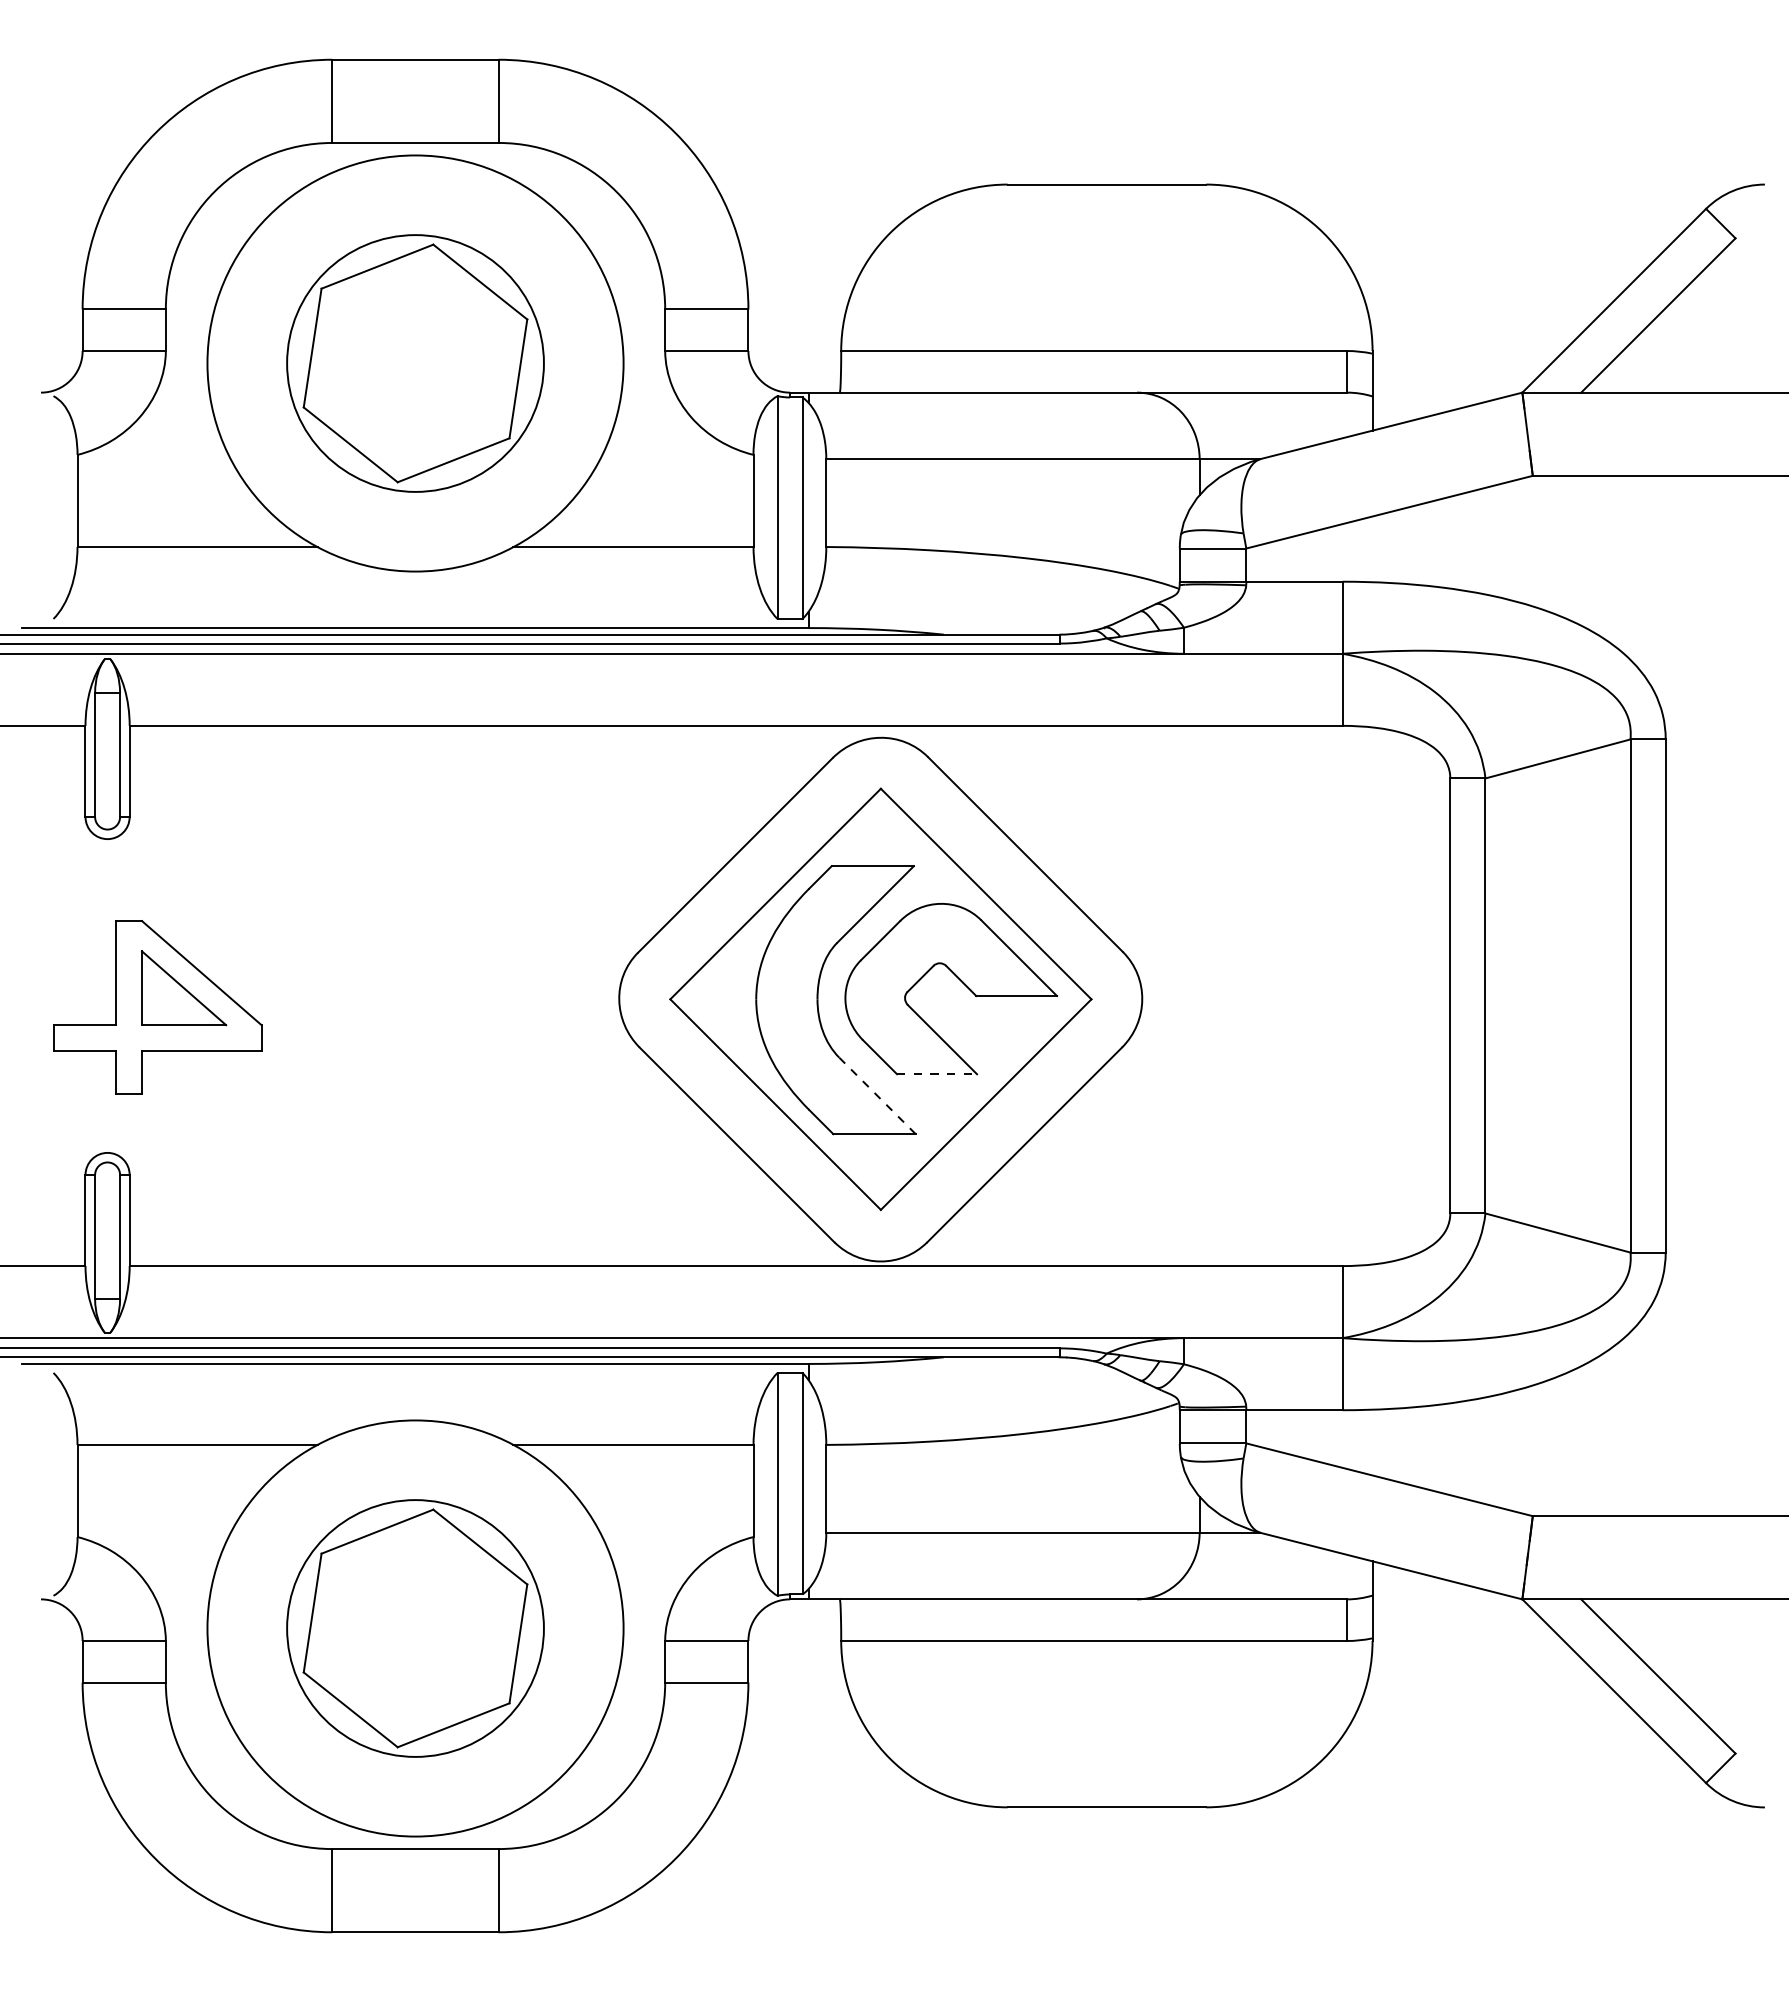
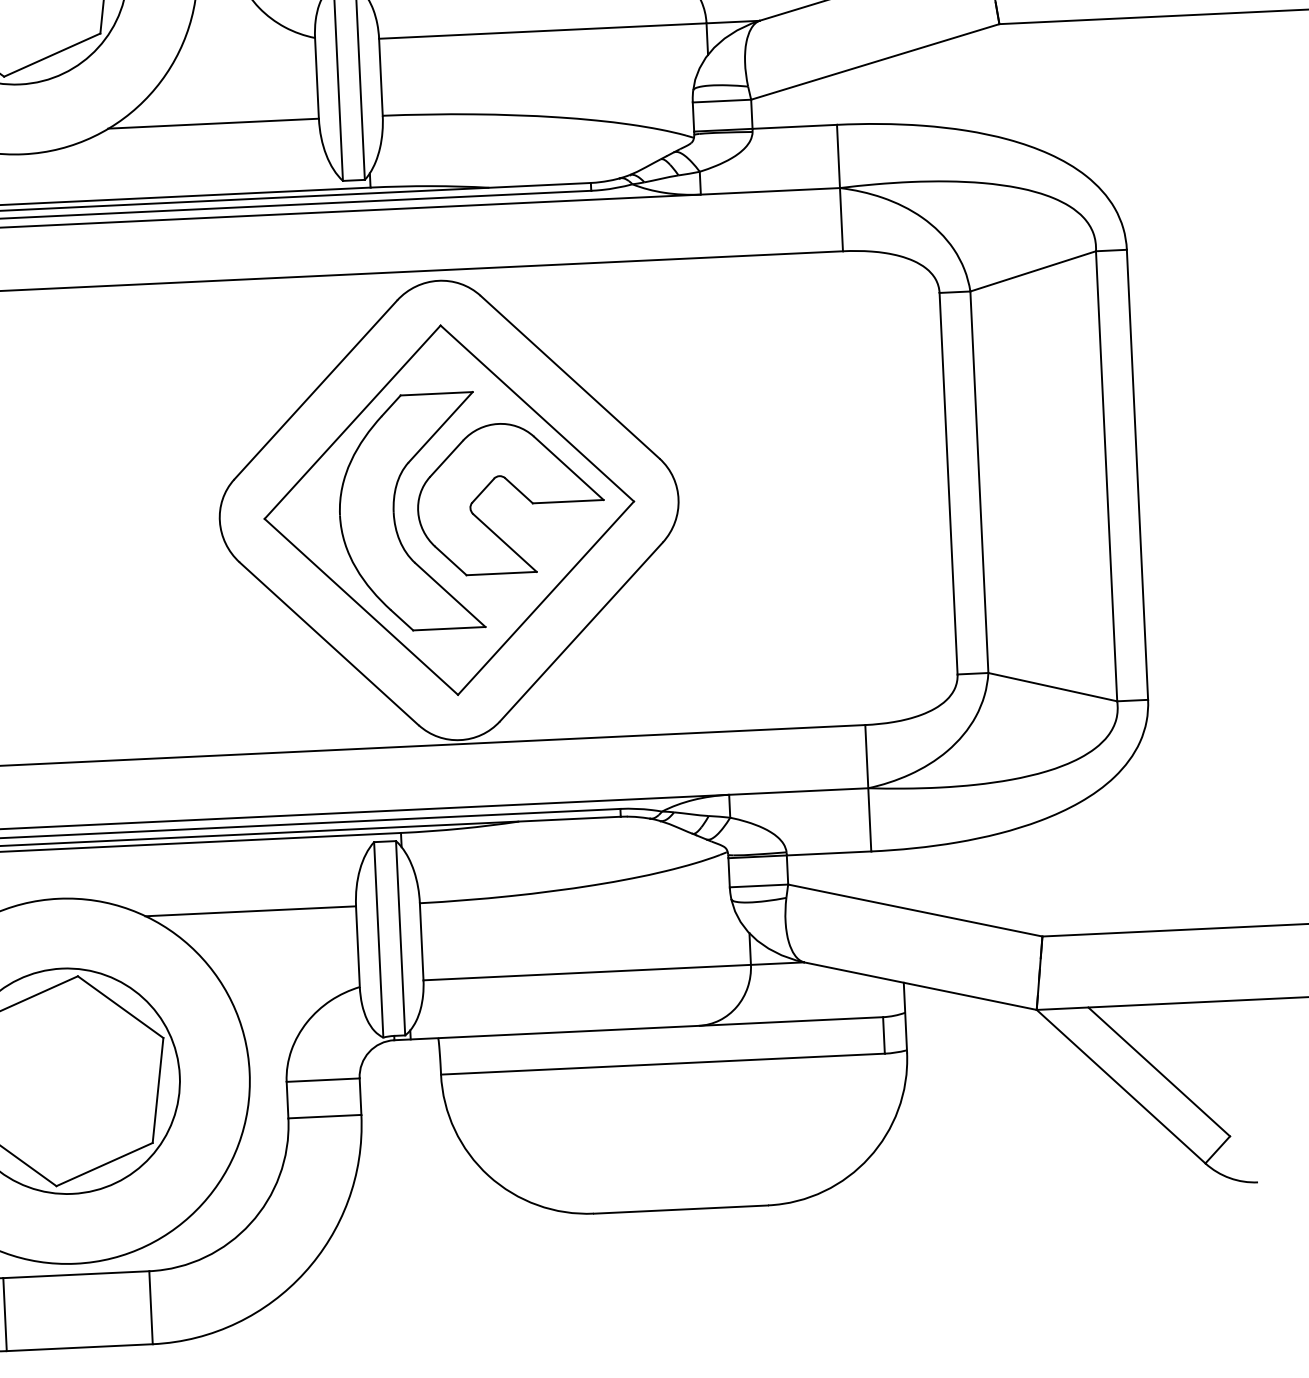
line: (937, 1074) -> (502, 573), dashed -> solid
line: (877, 1095) -> (450, 594), dashed -> solid

